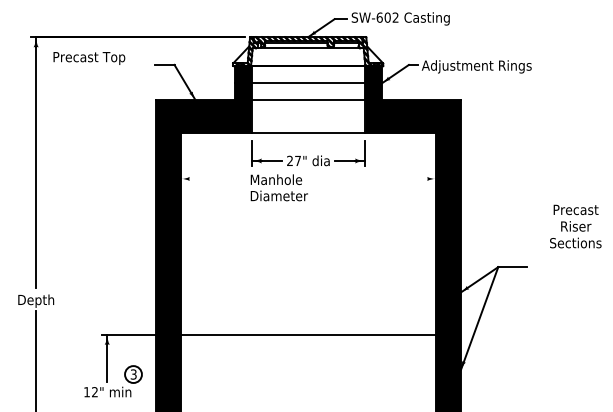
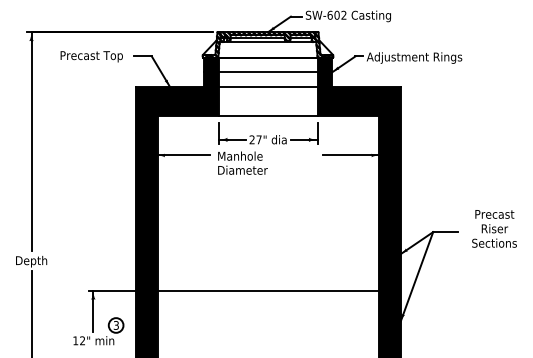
text: (89, 58) -> (91, 56), moved
line: (211, 178) -> (183, 155), added
line: (403, 178) -> (350, 155), added
text: (575, 226) -> (494, 228), moved

